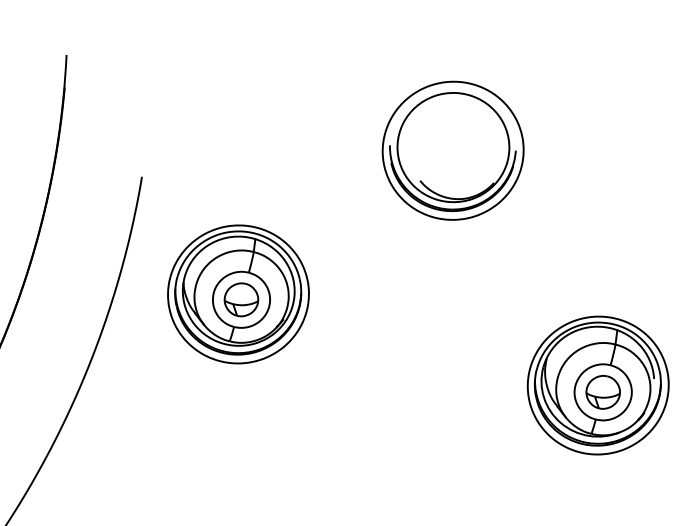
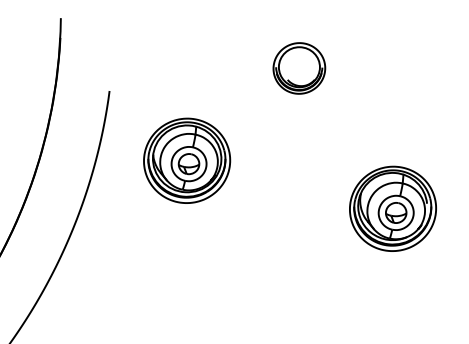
part: (453, 150) -> (299, 68), size x0.6
part: (239, 293) -> (187, 160), moved

